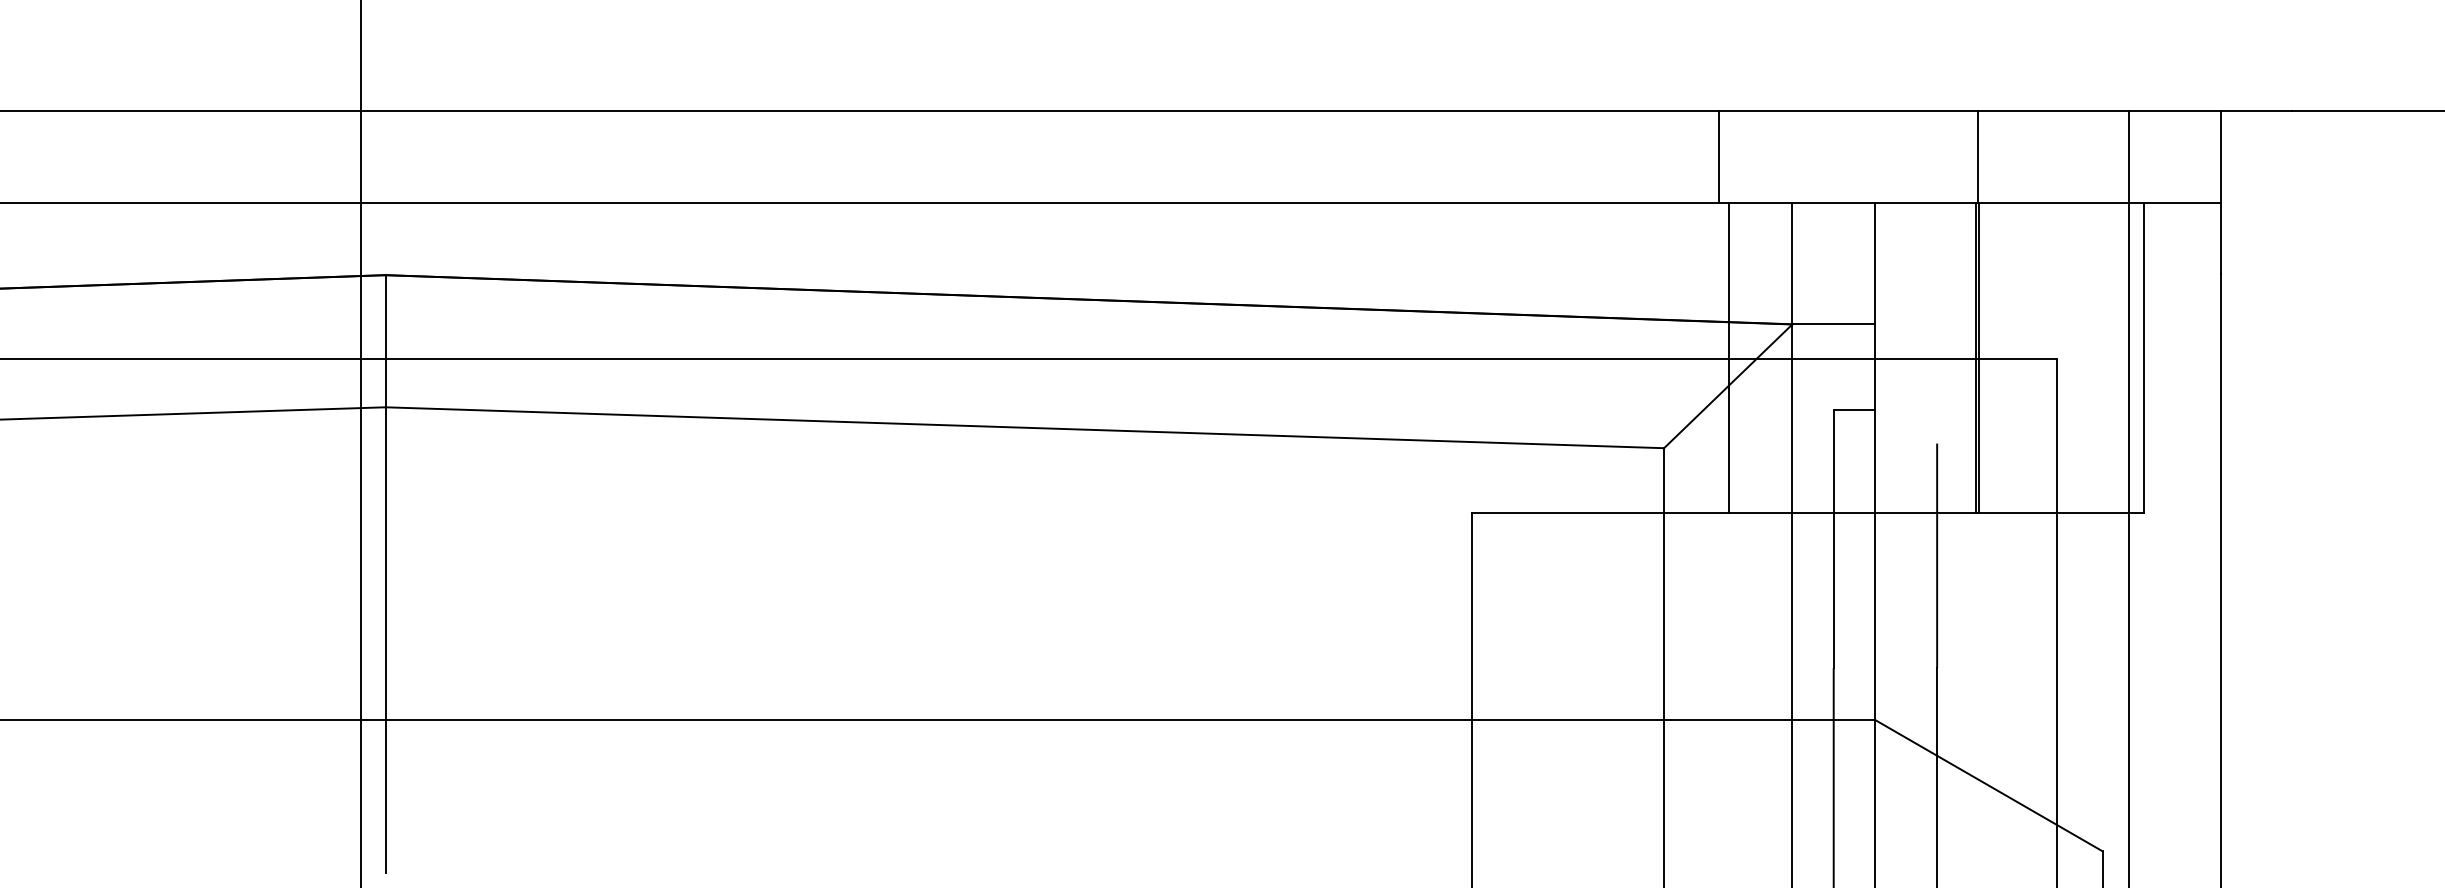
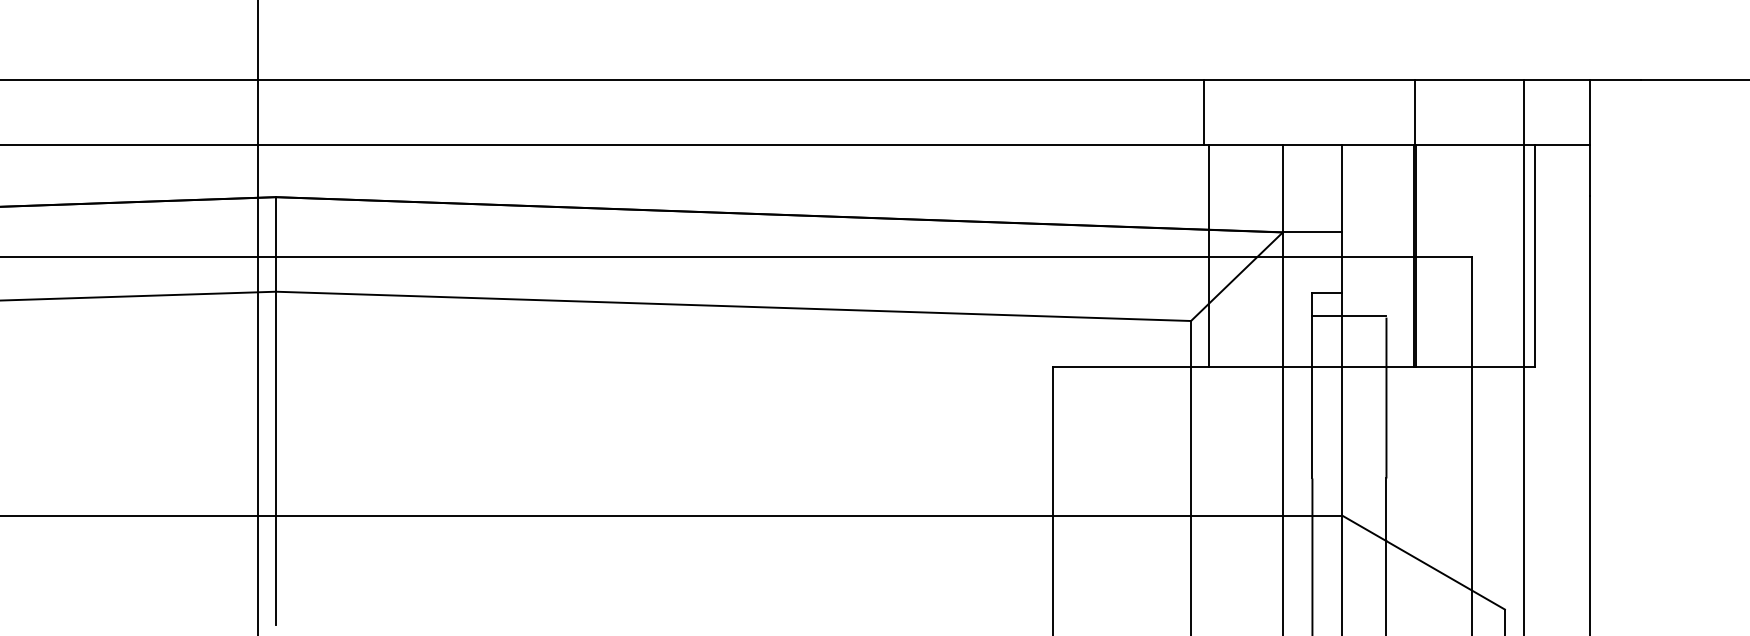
line: (1719, 156) -> (1204, 112), moved
line: (1728, 357) -> (1208, 256), moved
line: (1885, 440) -> (1349, 315), added

